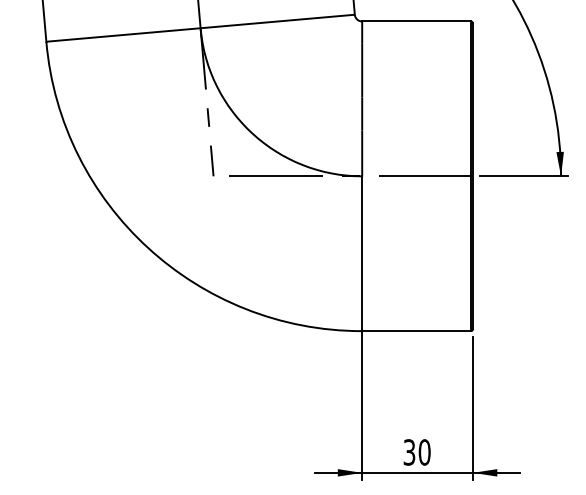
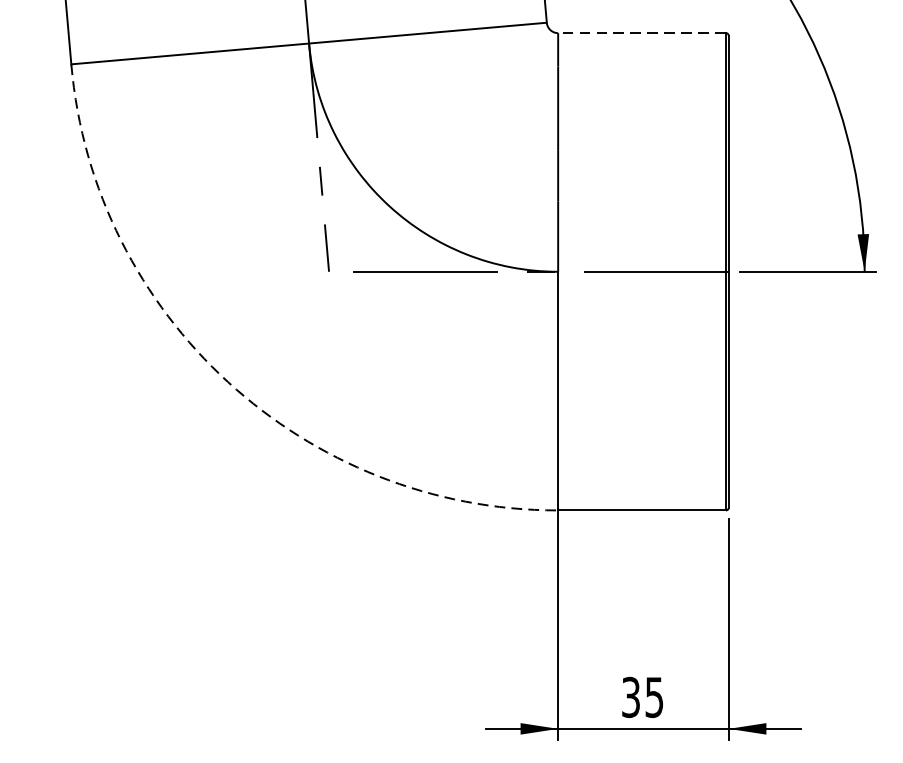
line: (416, 21) -> (641, 33), solid -> dashed
arc: (148, 247) -> (228, 381), solid -> dashed
text: (424, 452) -> (654, 697), 30 -> 35

